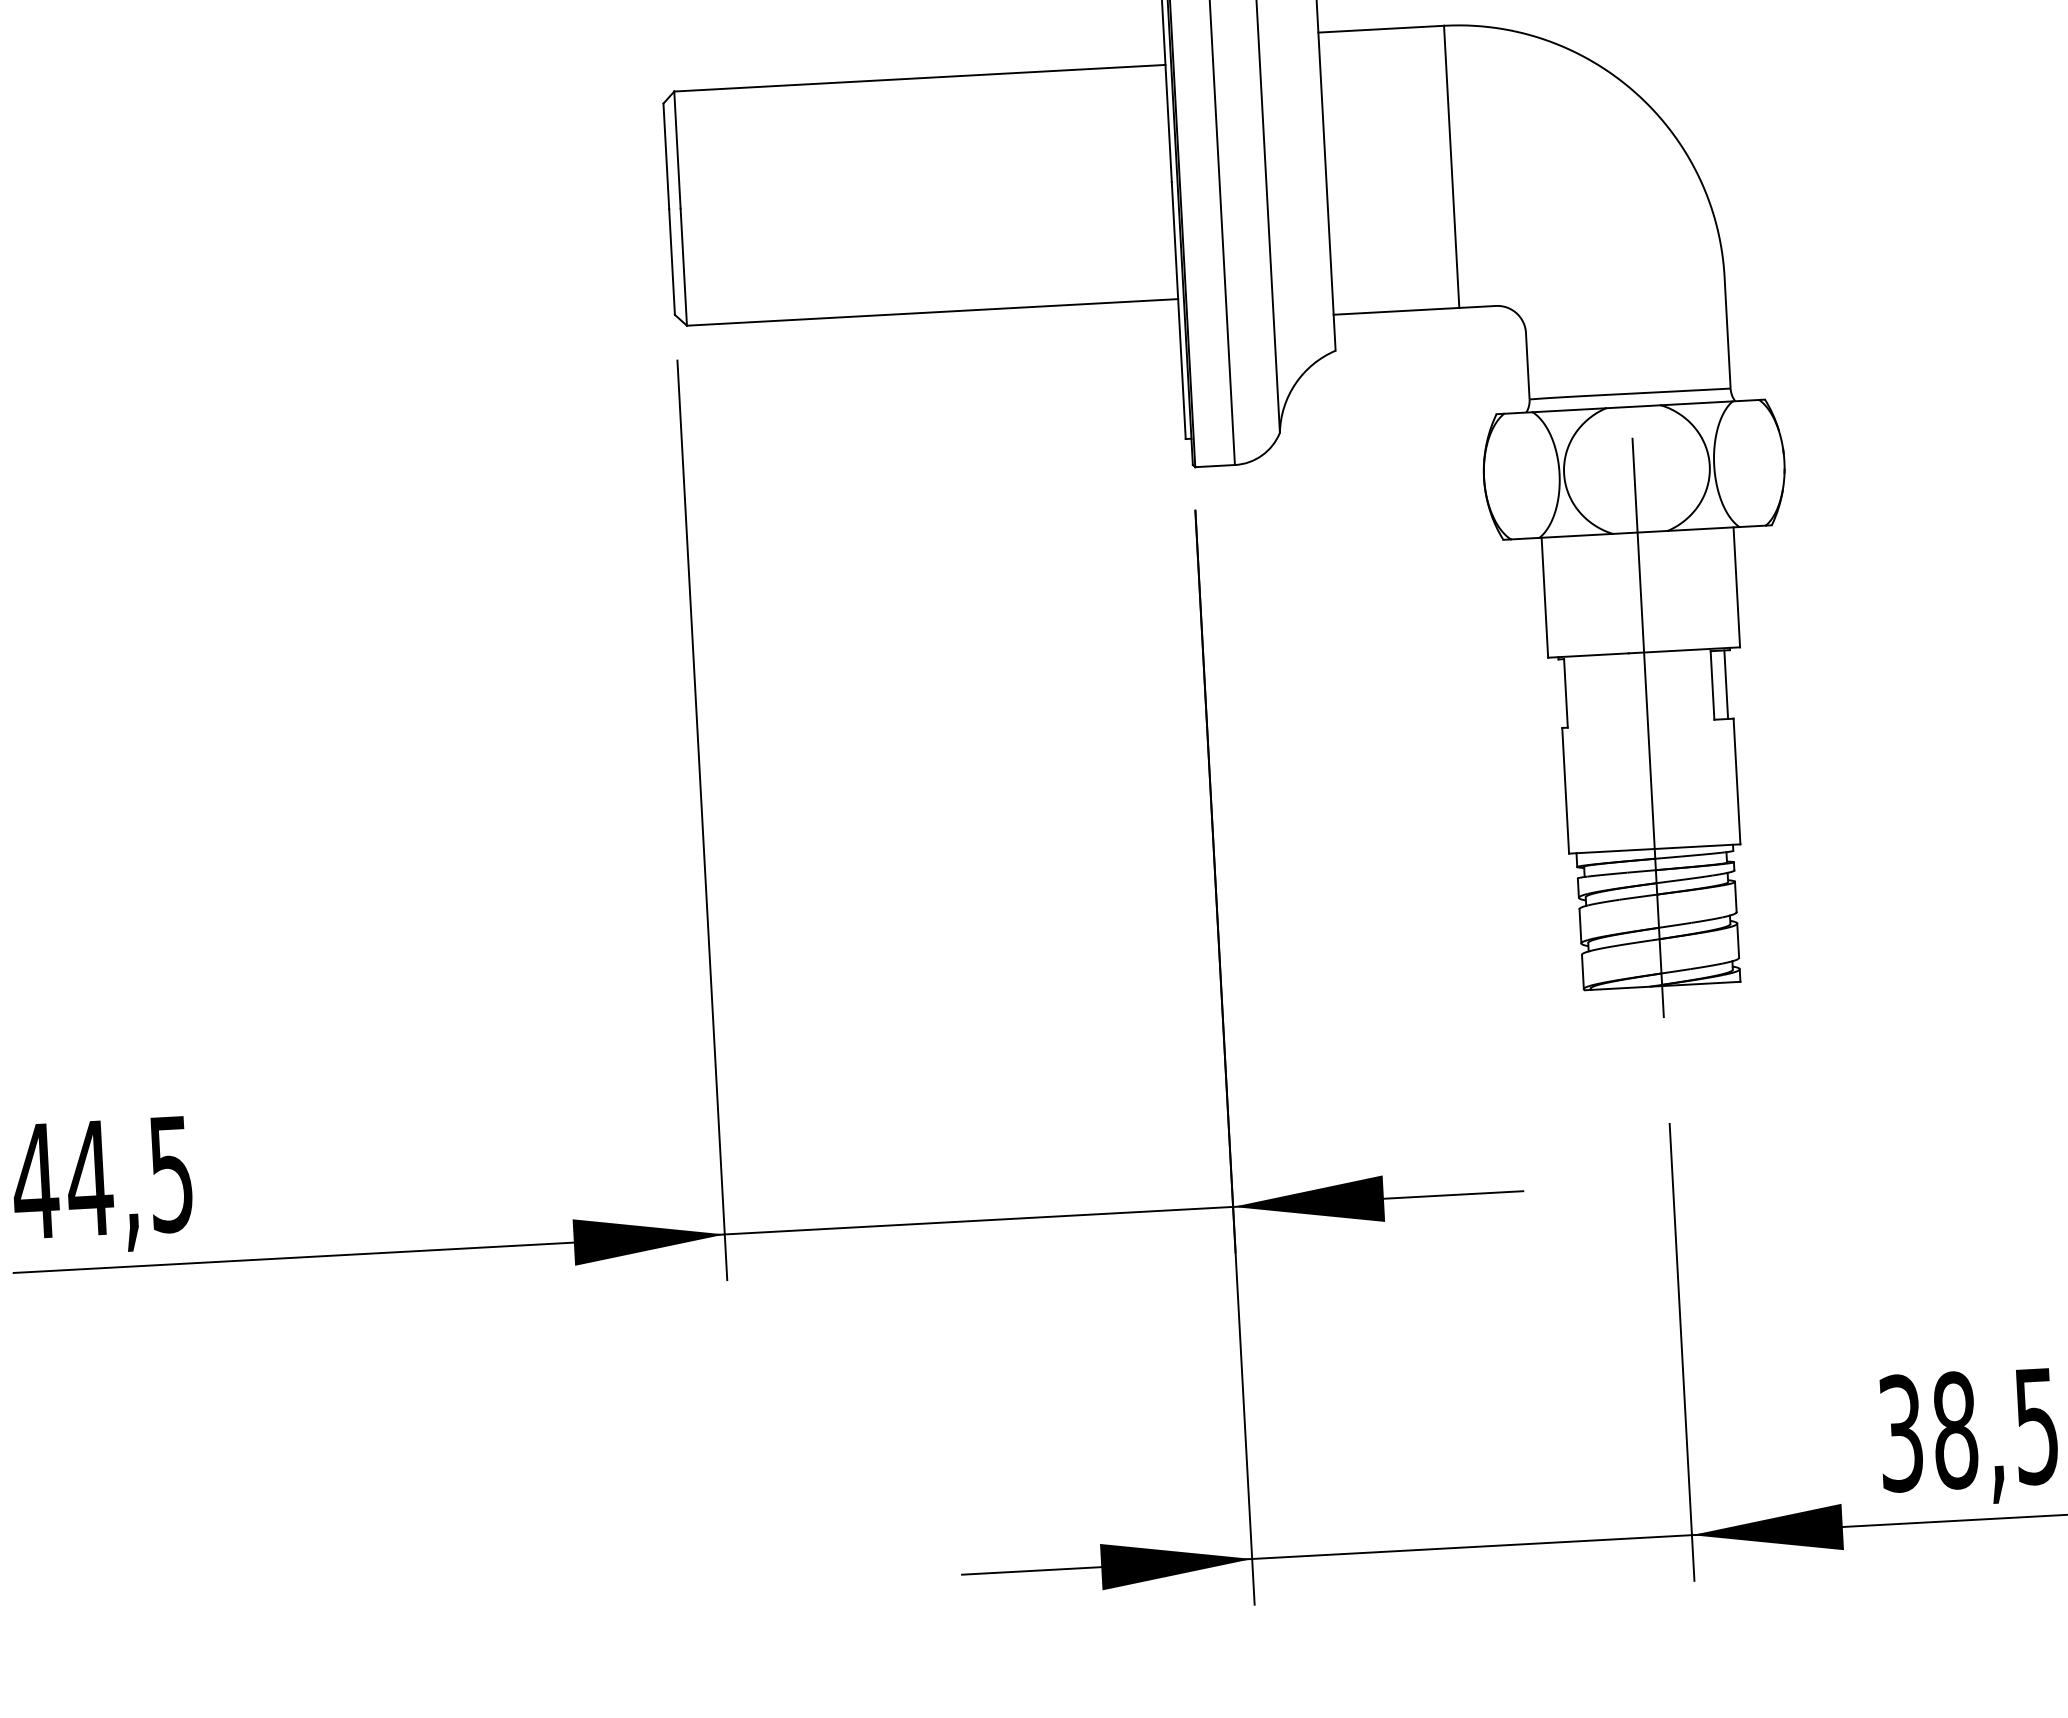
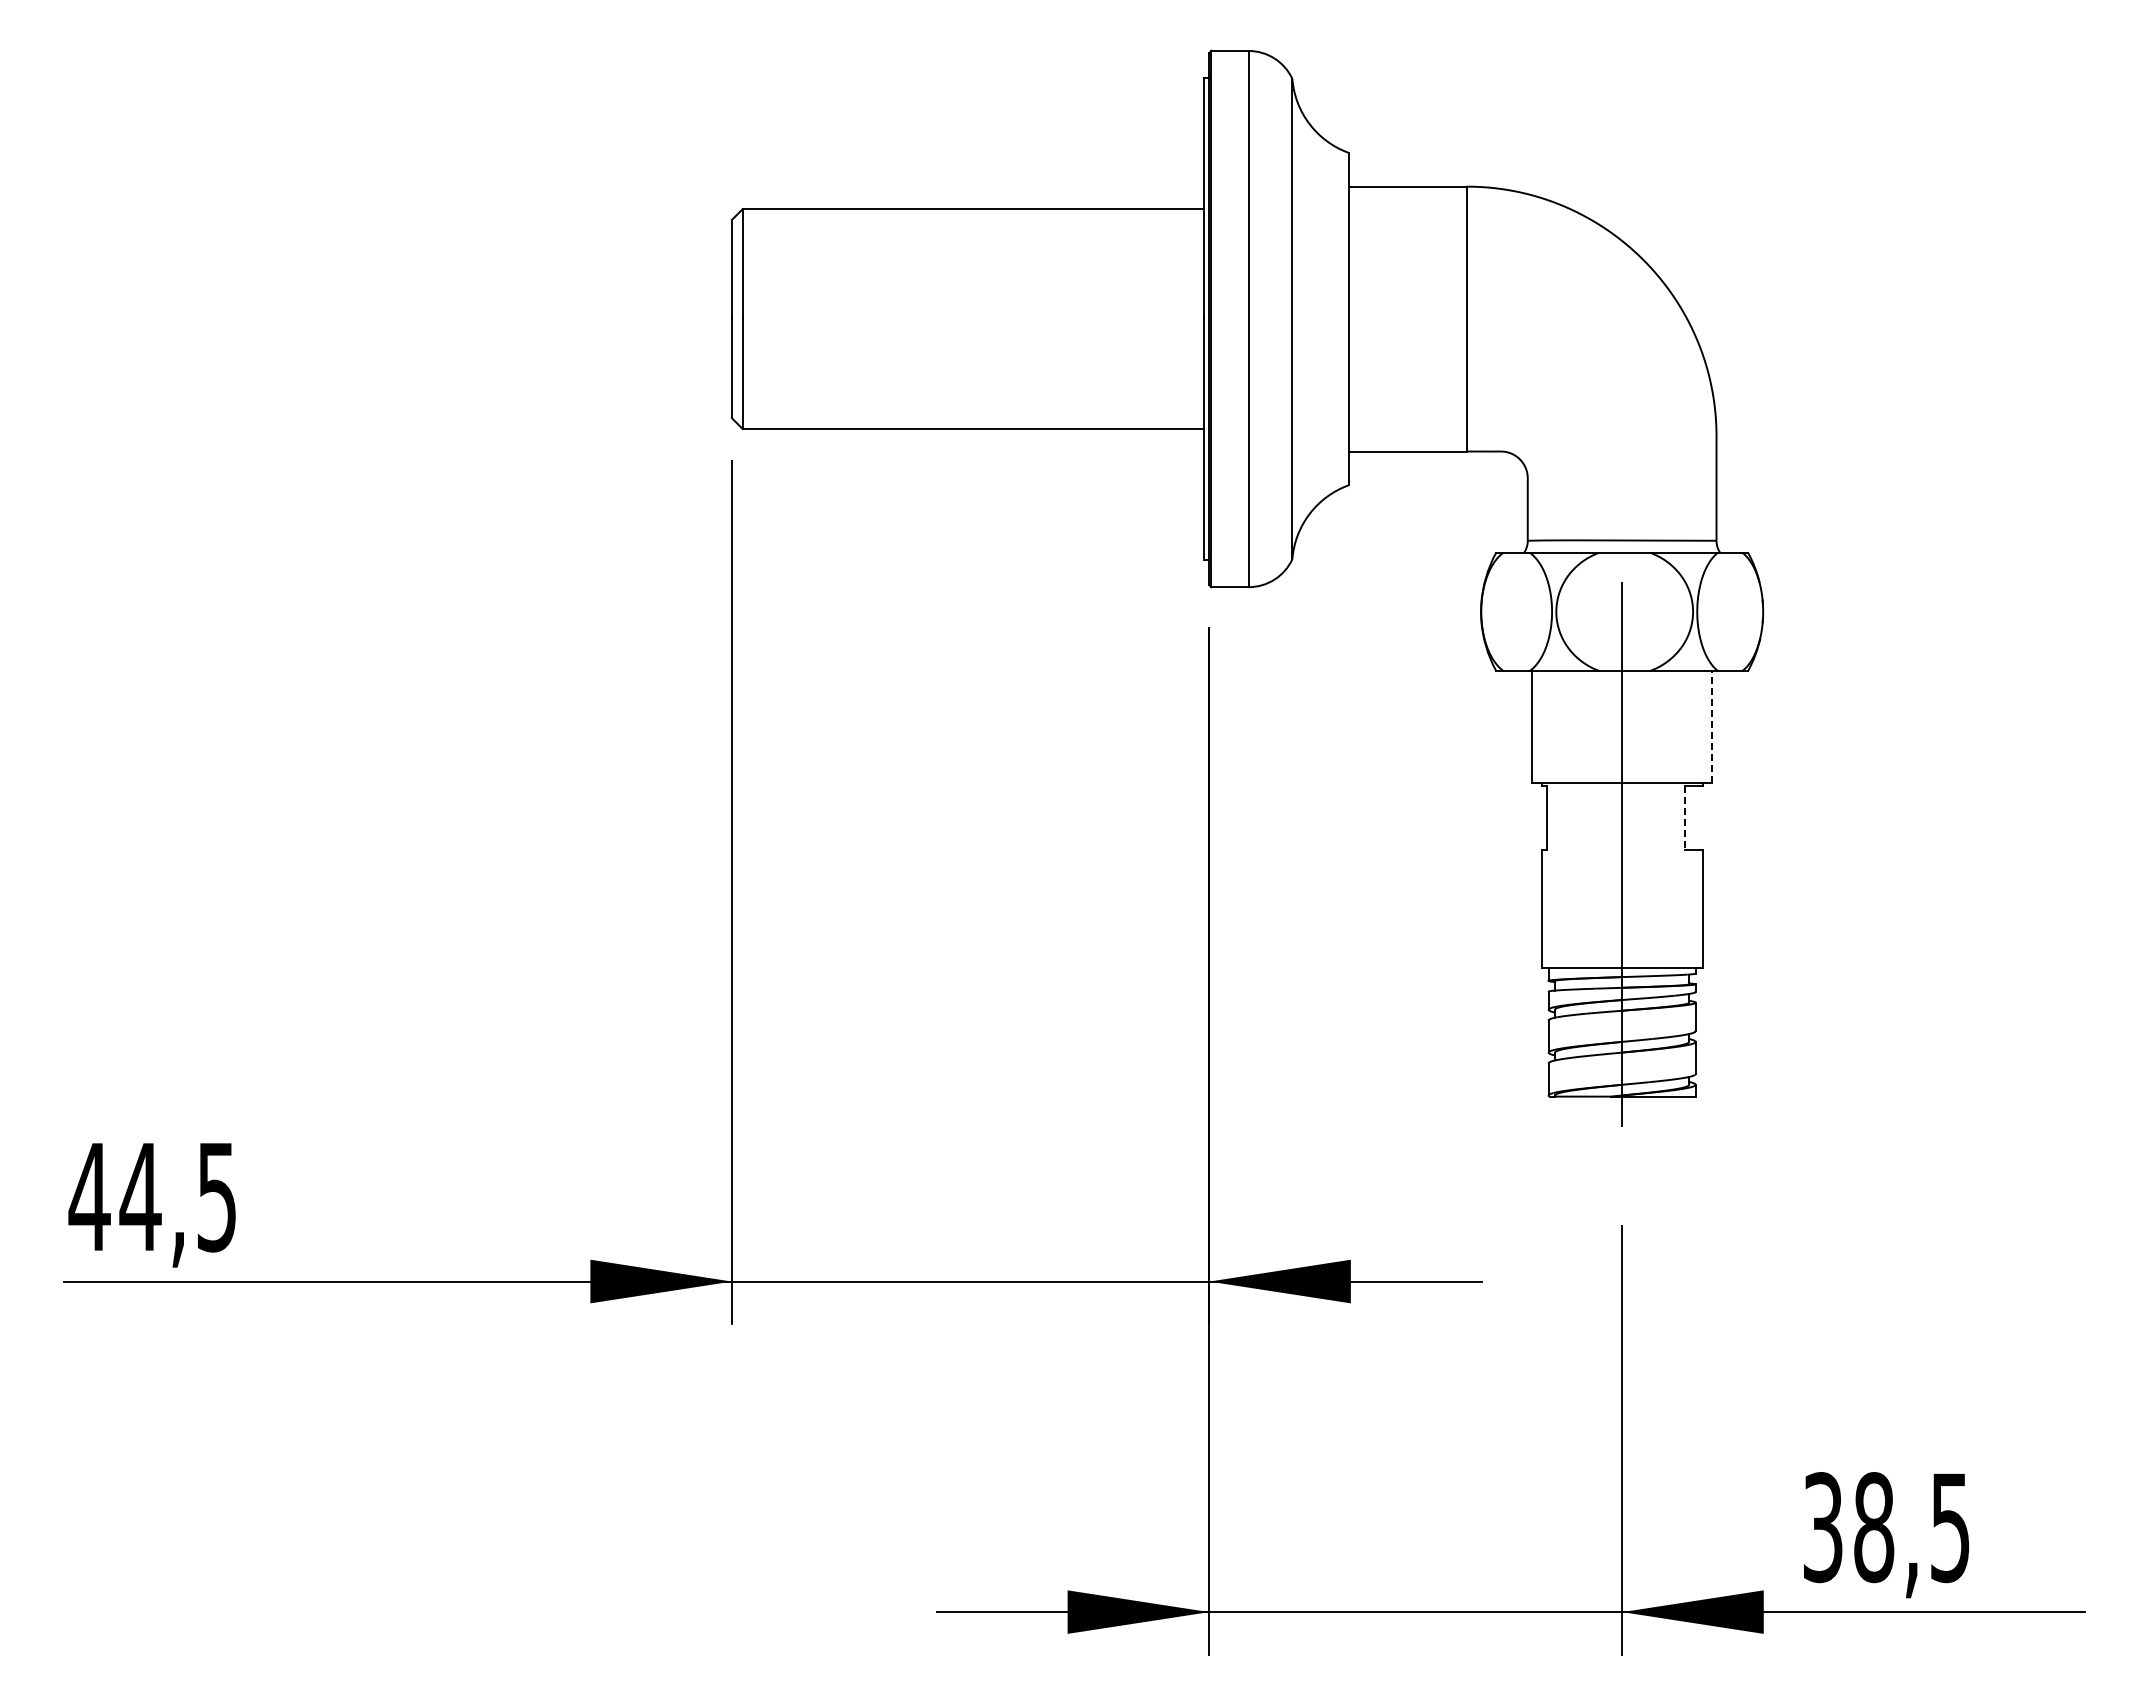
line: (1737, 586) -> (1712, 726), solid -> dashed
line: (1726, 684) -> (1697, 817), removed
line: (1712, 686) -> (1684, 818), solid -> dashed

